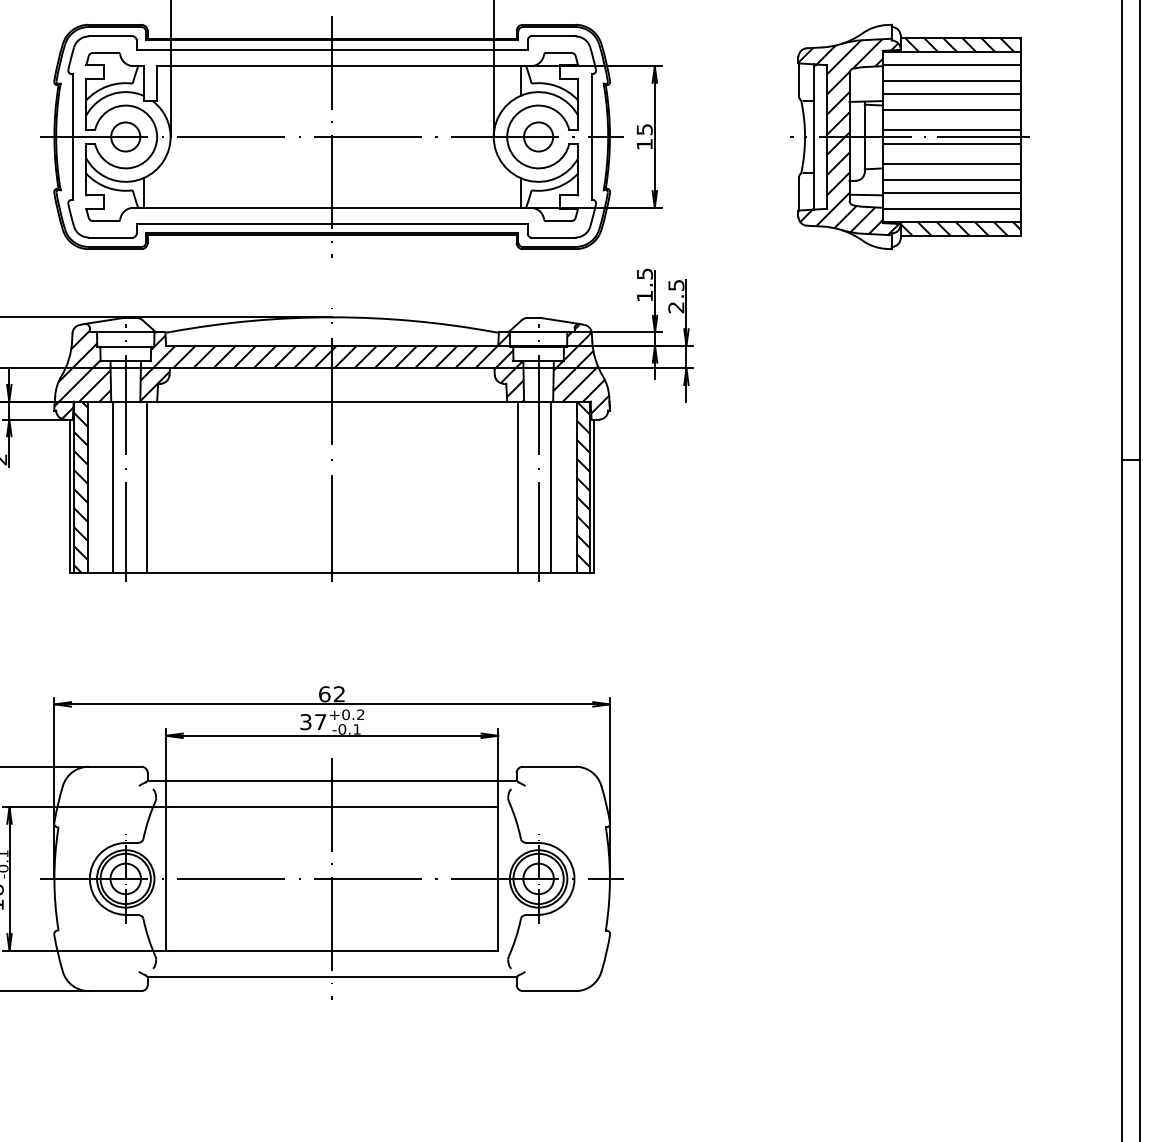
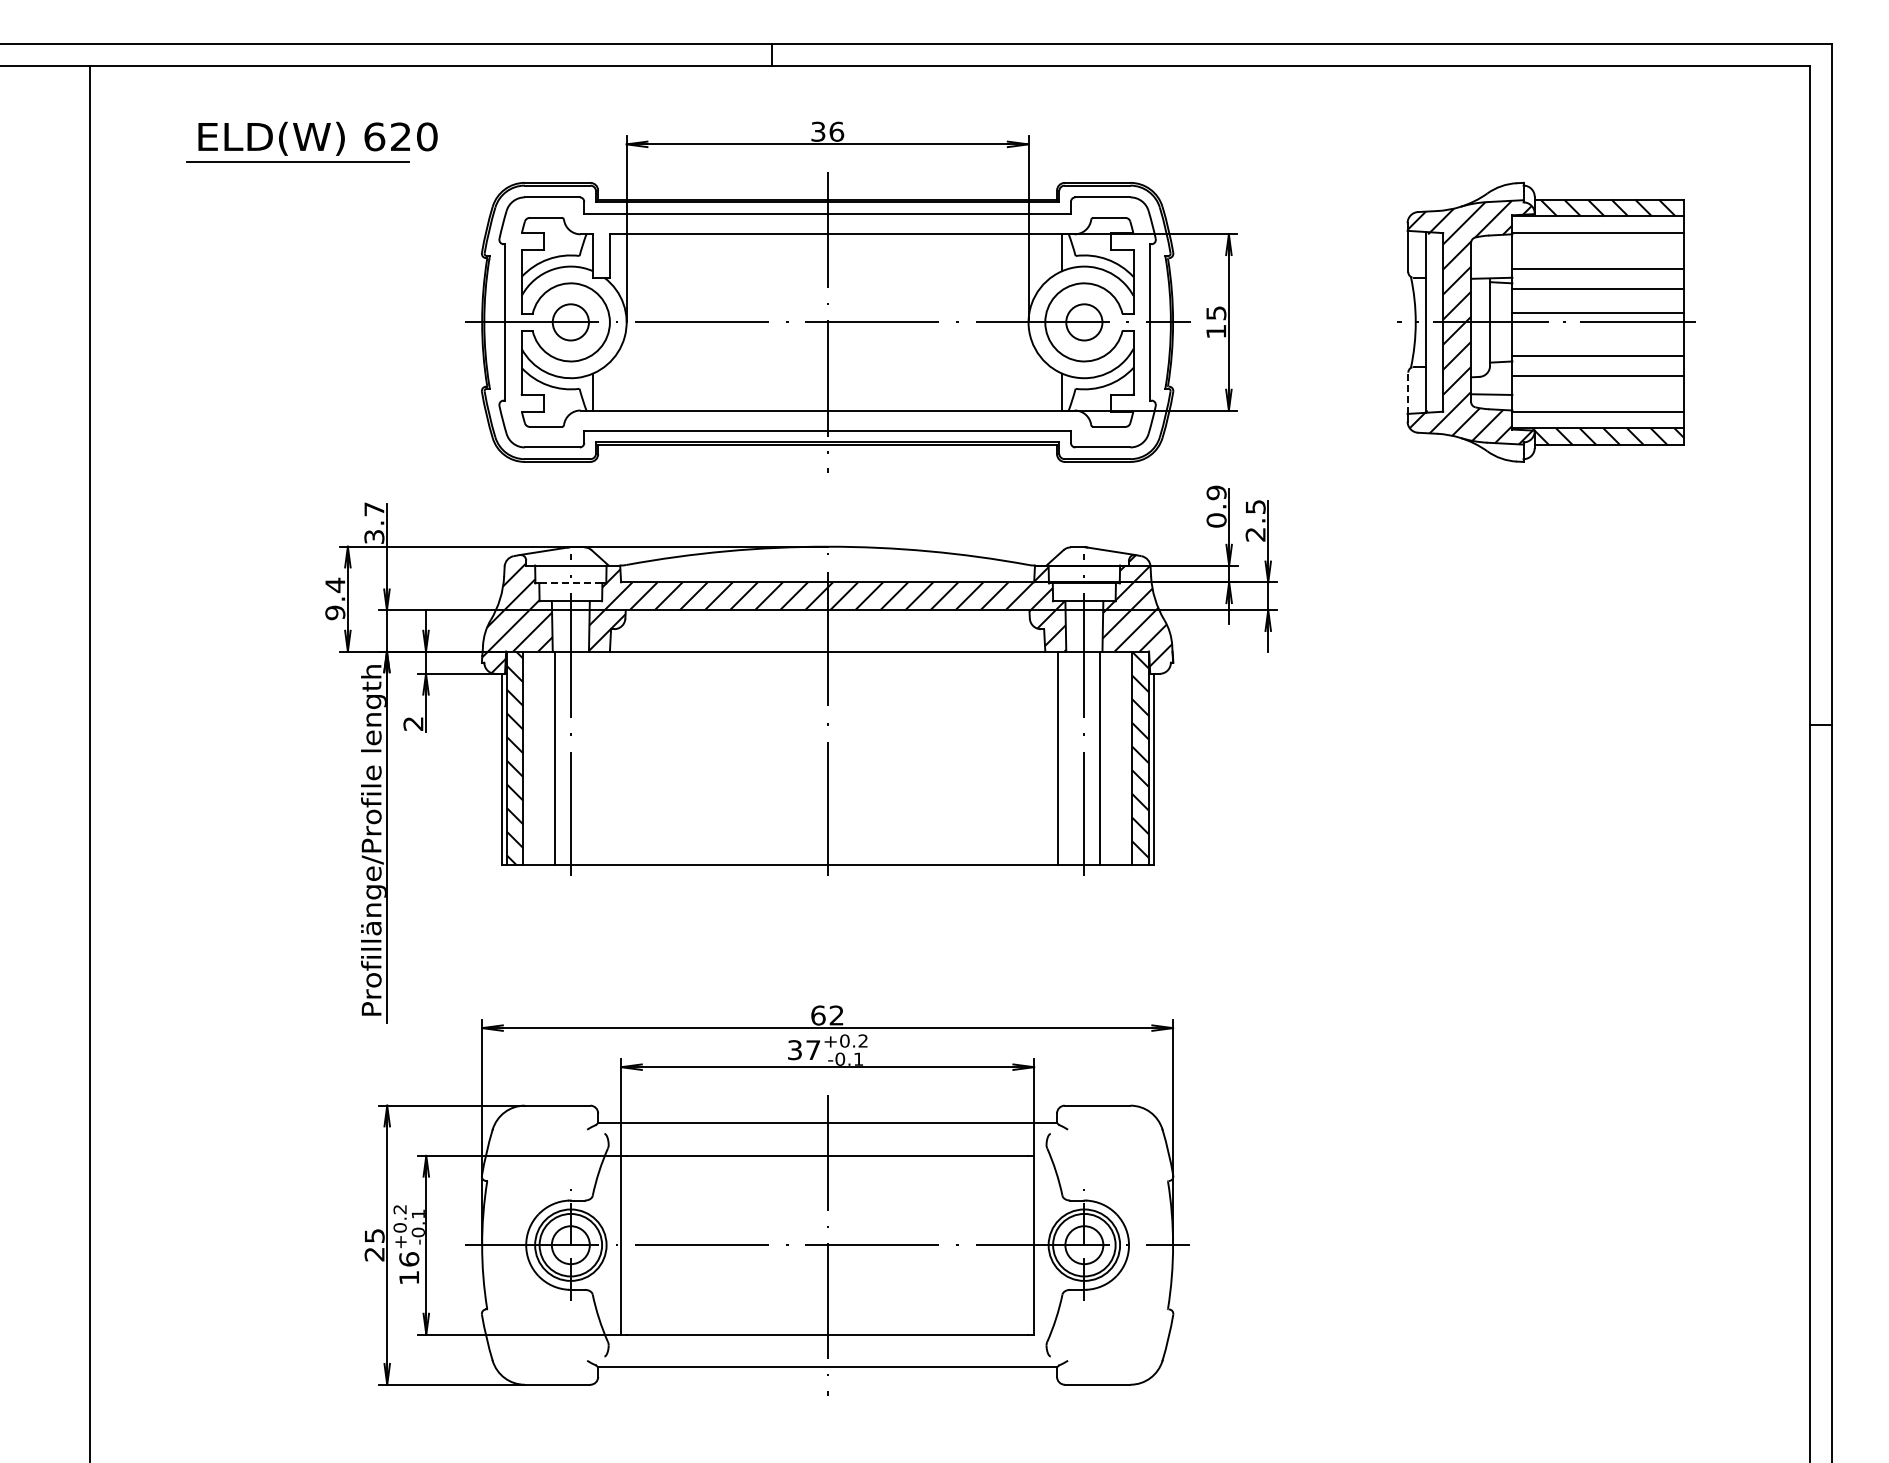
line: (951, 81) -> (1598, 253), removed
line: (951, 144) -> (1598, 331), removed
line: (951, 192) -> (1598, 391), removed
line: (799, 194) -> (1408, 393), solid -> dashed
text: (644, 285) -> (1216, 506), 1.5 -> 0.9
line: (125, 346) -> (570, 583), solid -> dashed
line: (146, 487) -> (596, 758), removed

